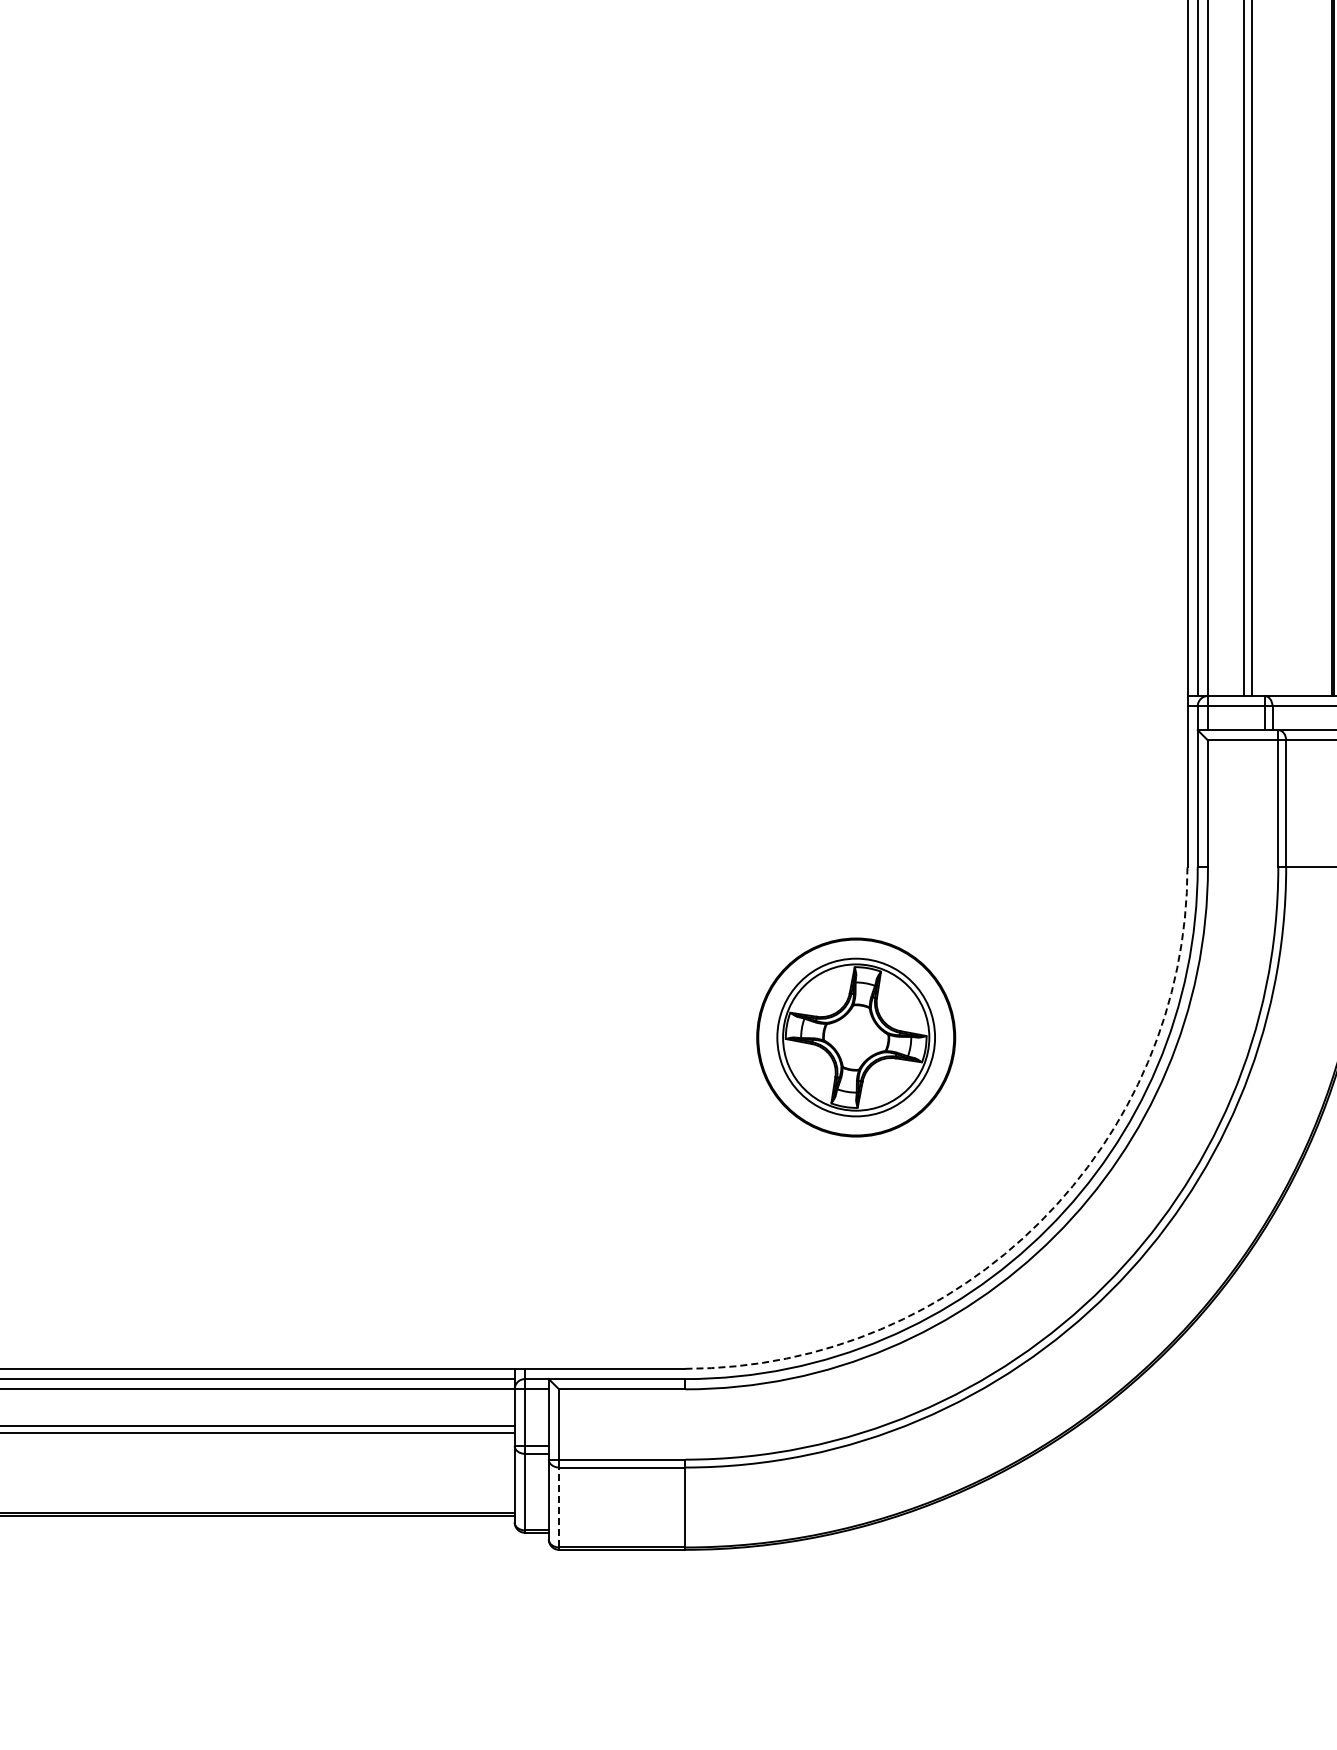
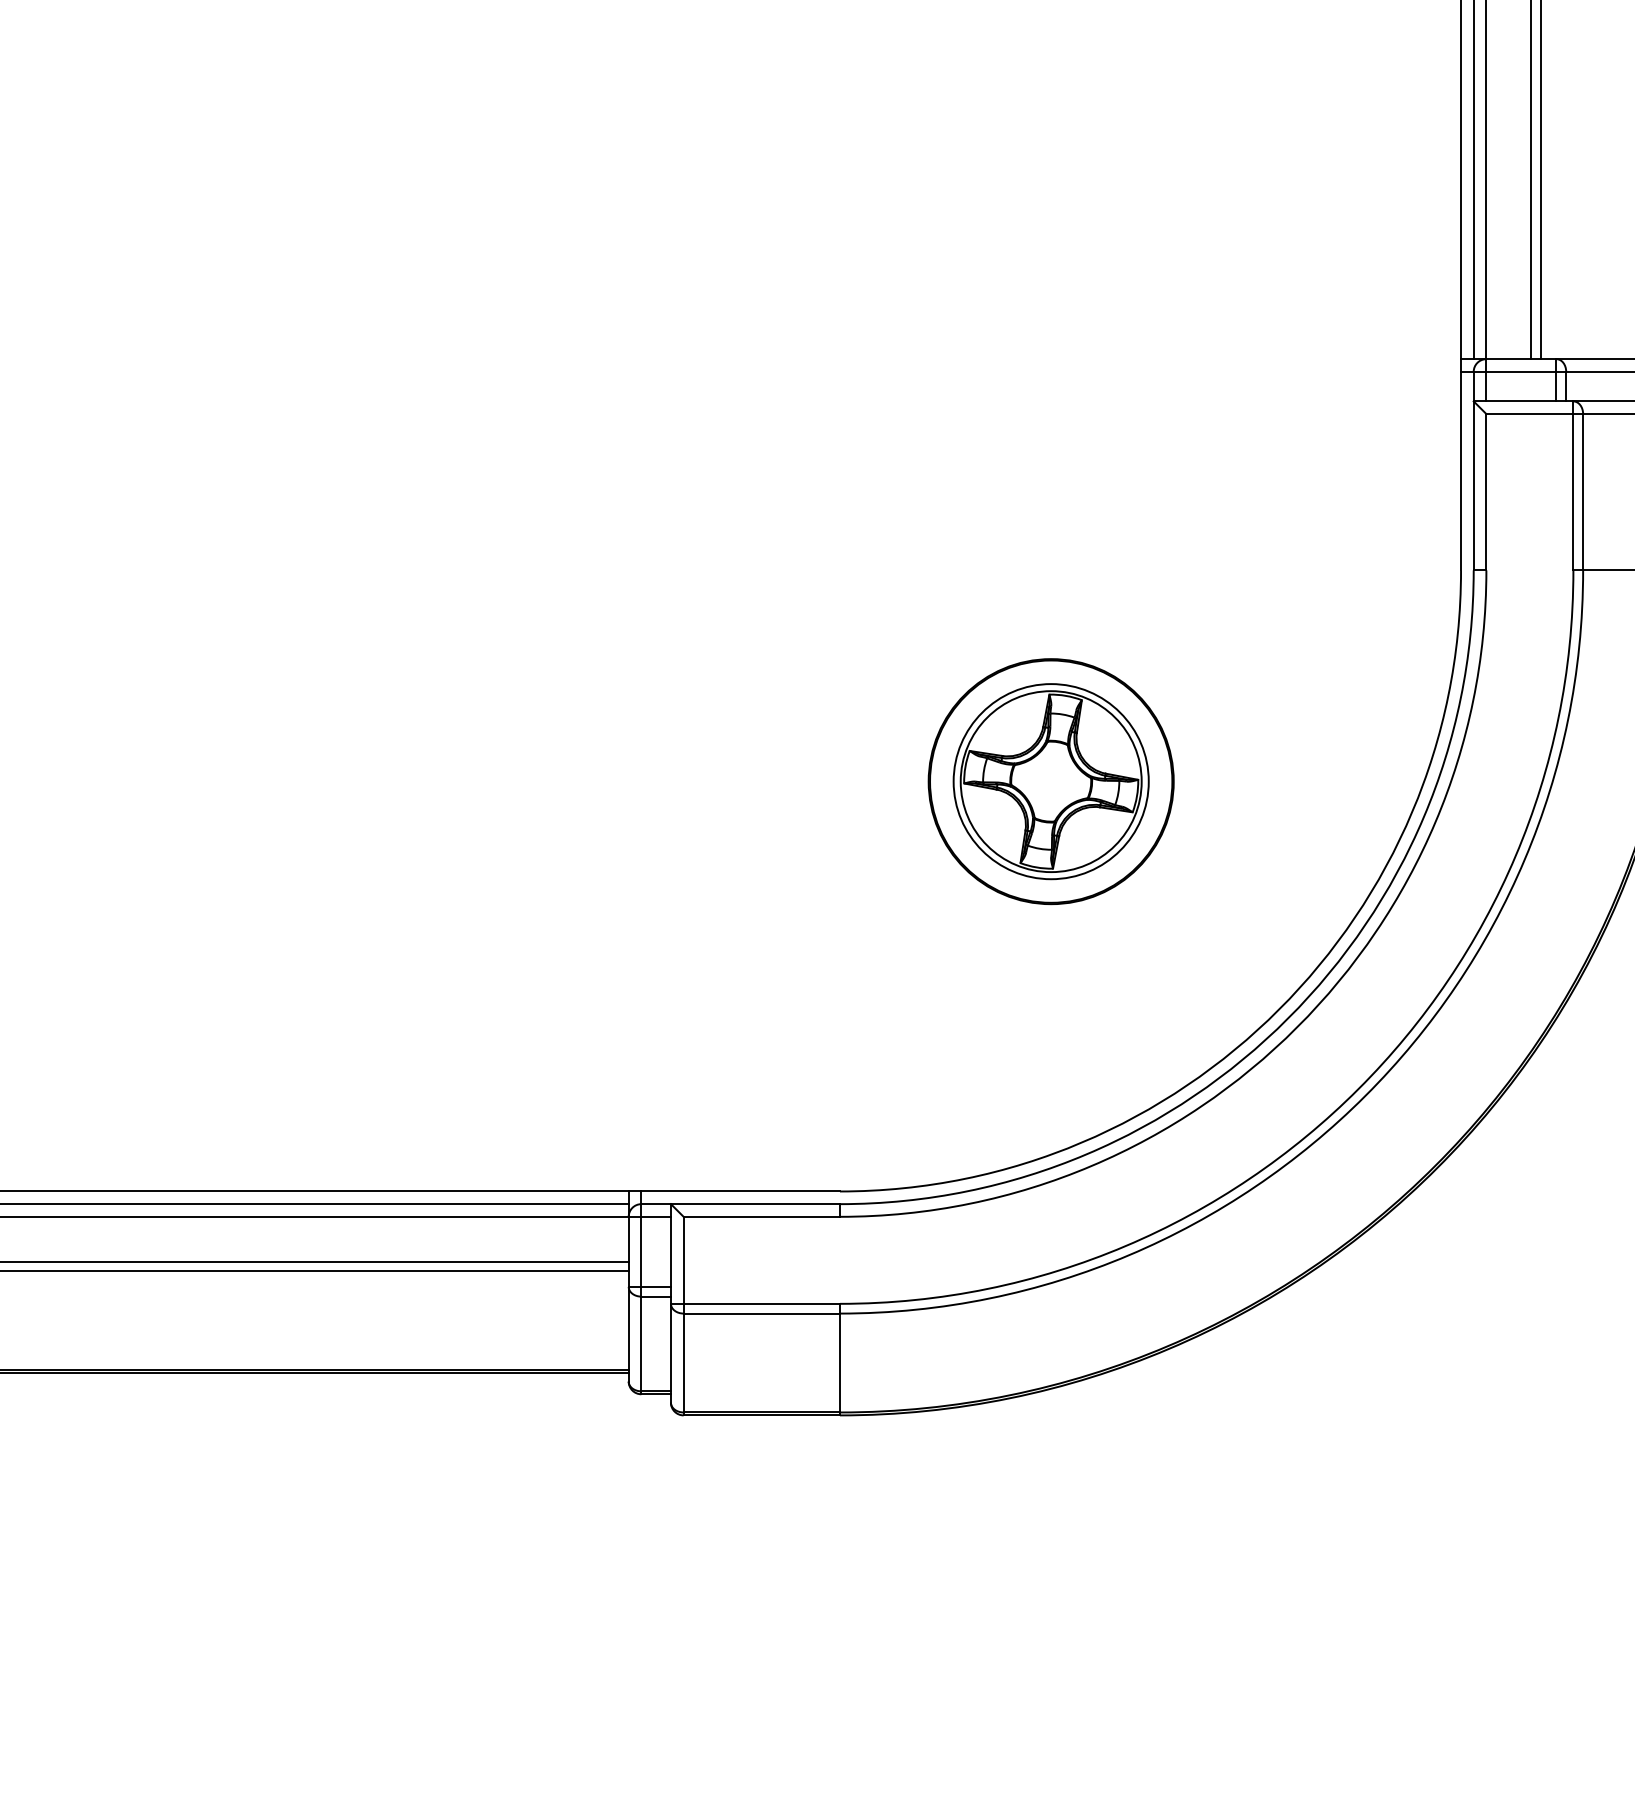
arc: (1040, 1221) -> (1279, 1009), dashed -> solid
line: (559, 1507) -> (684, 1363), dashed -> solid

